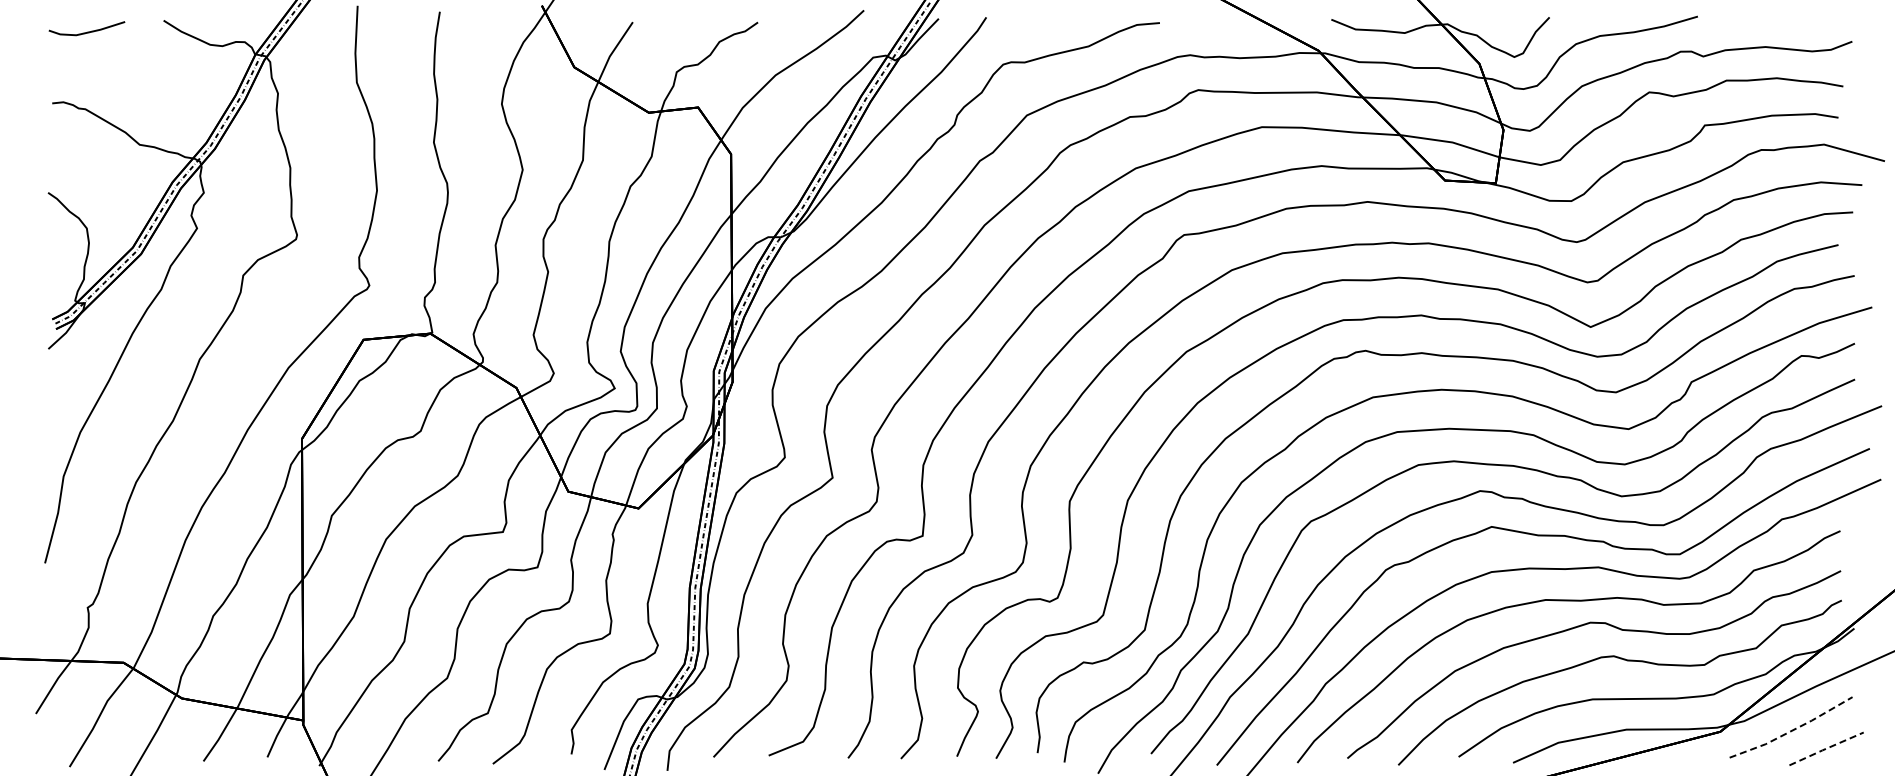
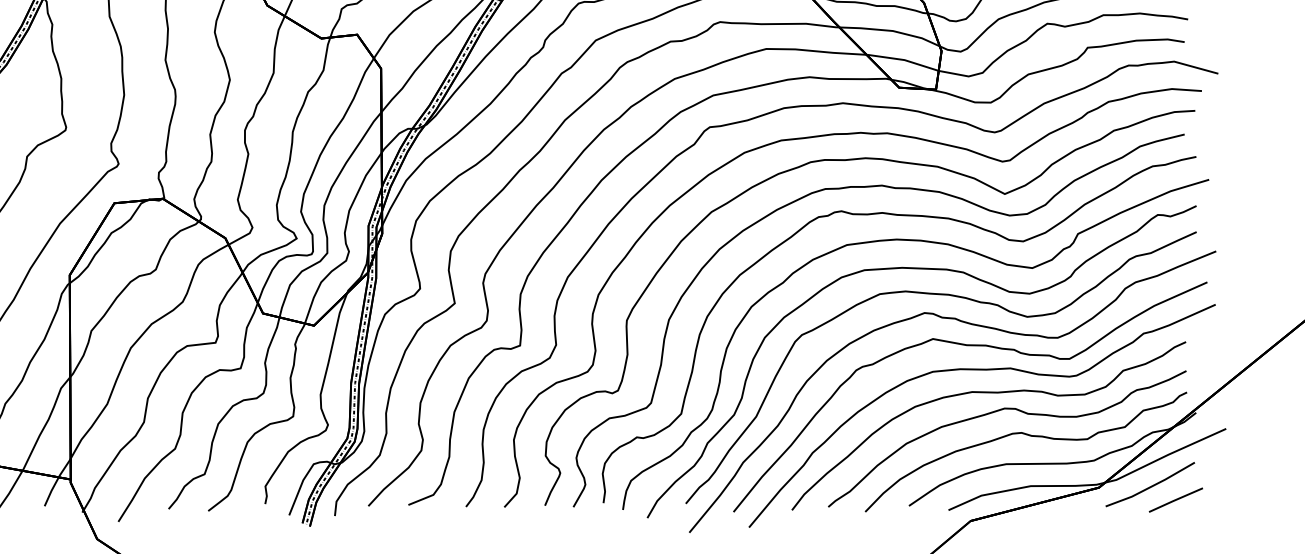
line: (1792, 730) -> (1151, 486), dashed -> solid
line: (1826, 748) -> (1175, 499), dashed -> solid

